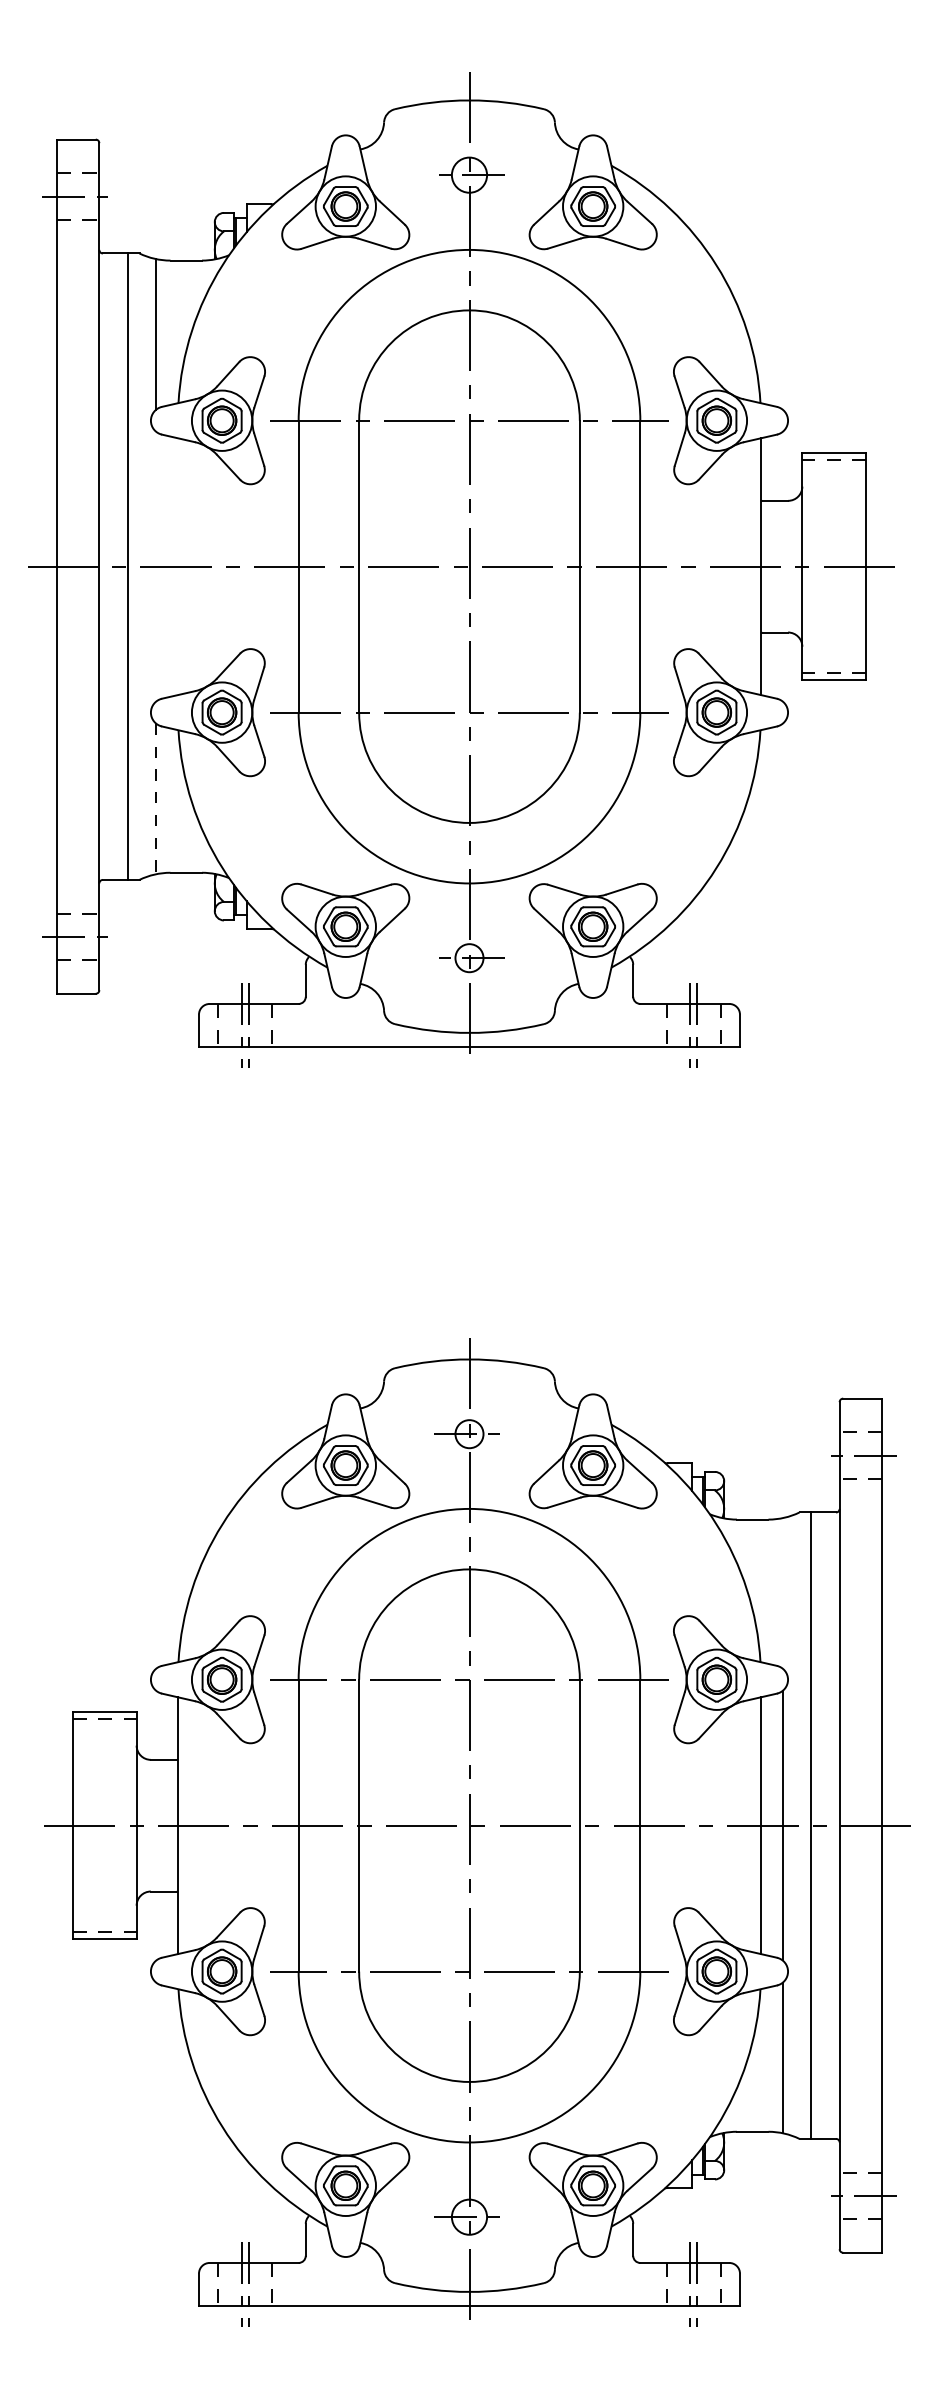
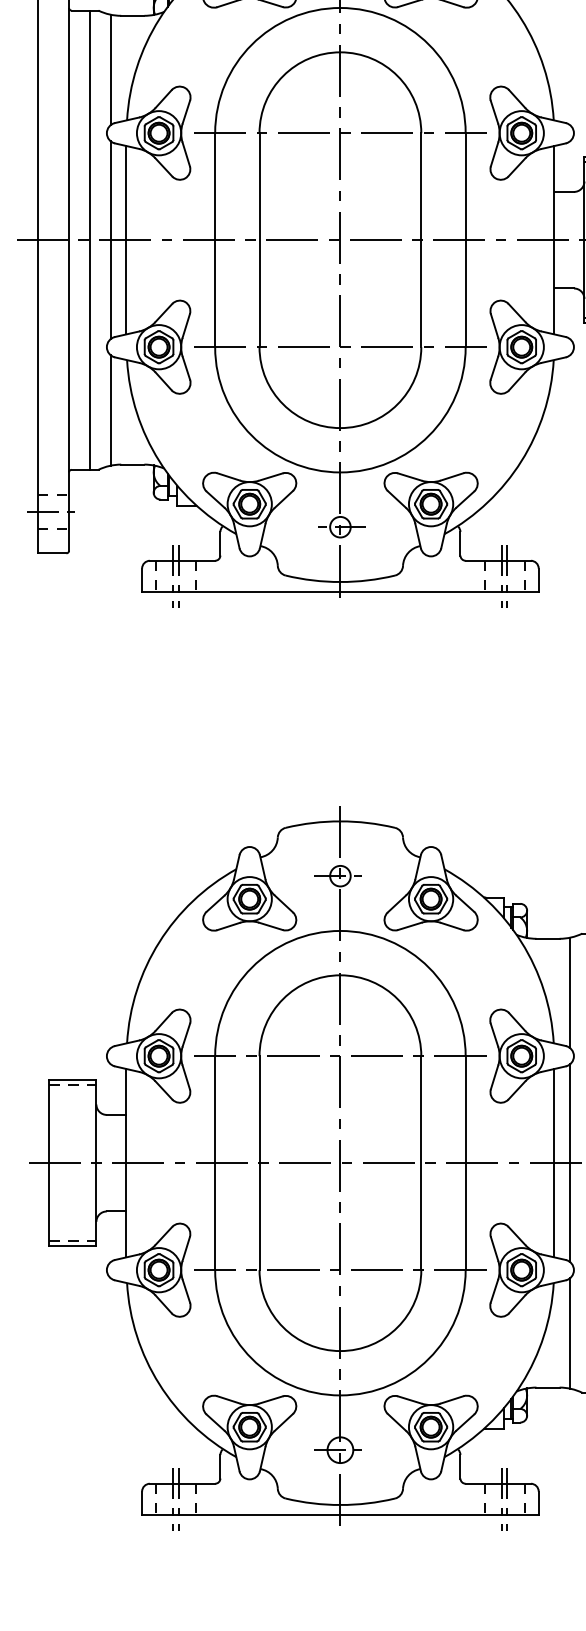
line: (156, 566) -> (110, 240), added
line: (177, 566) -> (126, 240), added
line: (156, 799) -> (110, 410), dashed -> solid
line: (782, 1593) -> (569, 992), added

